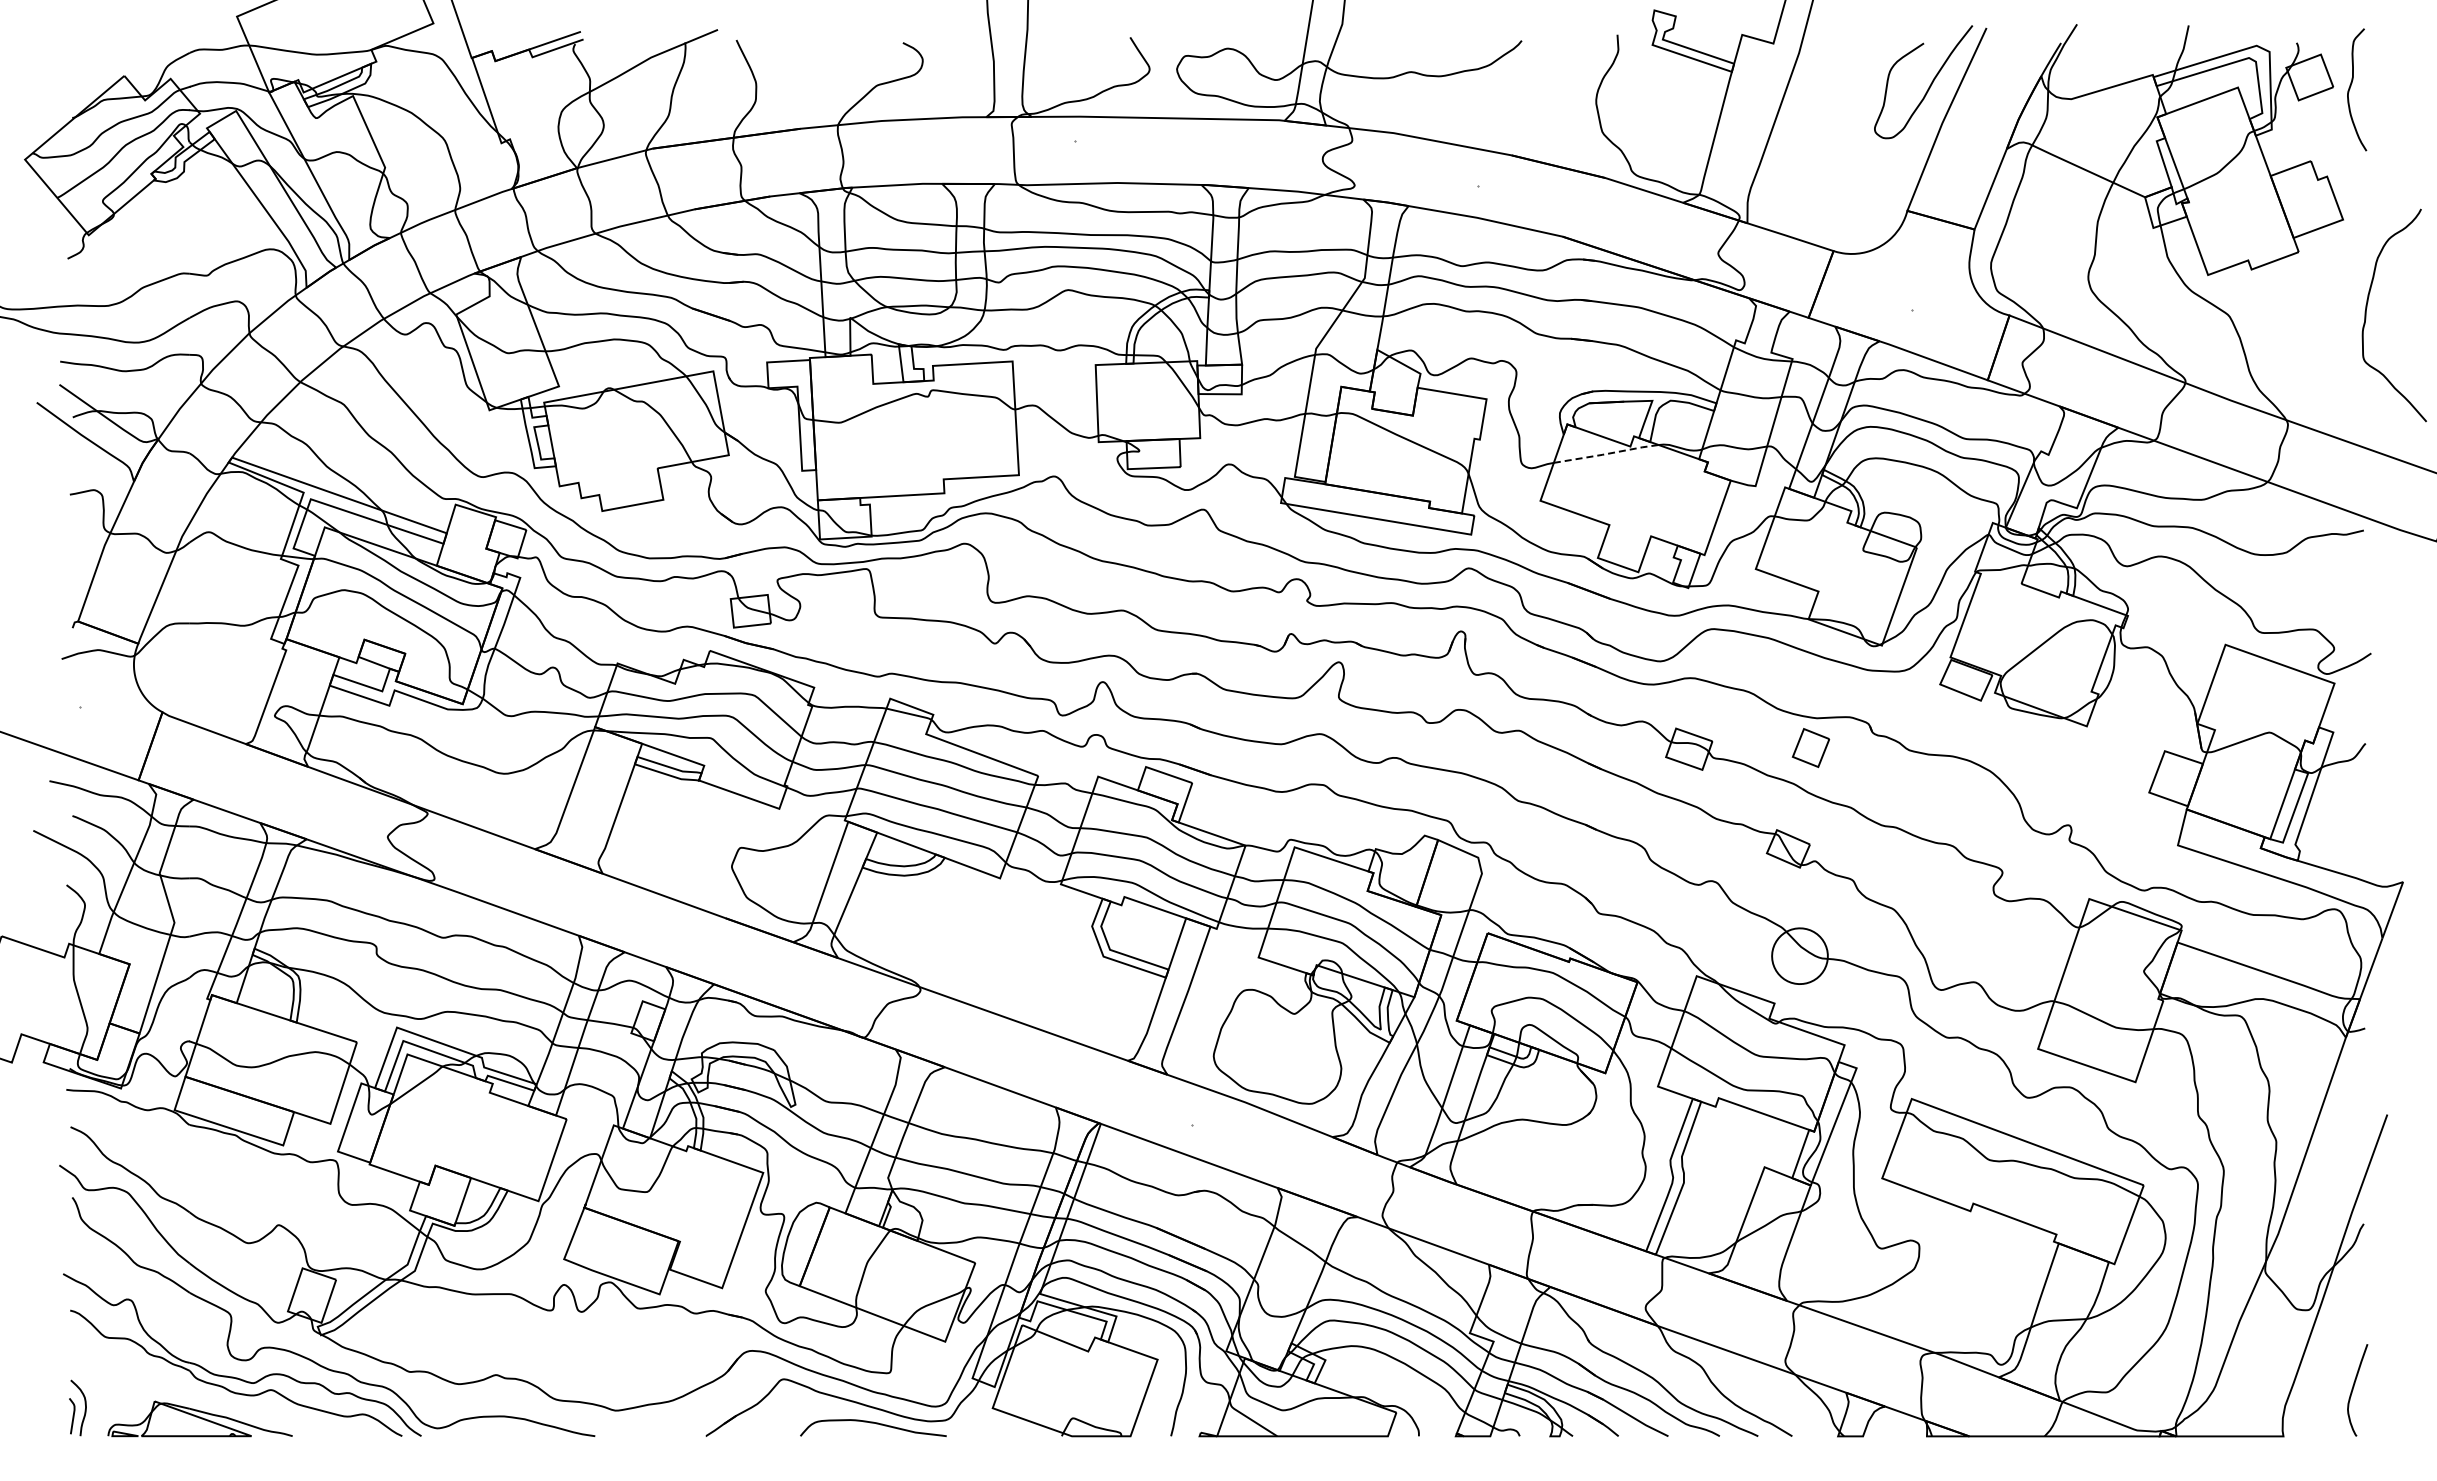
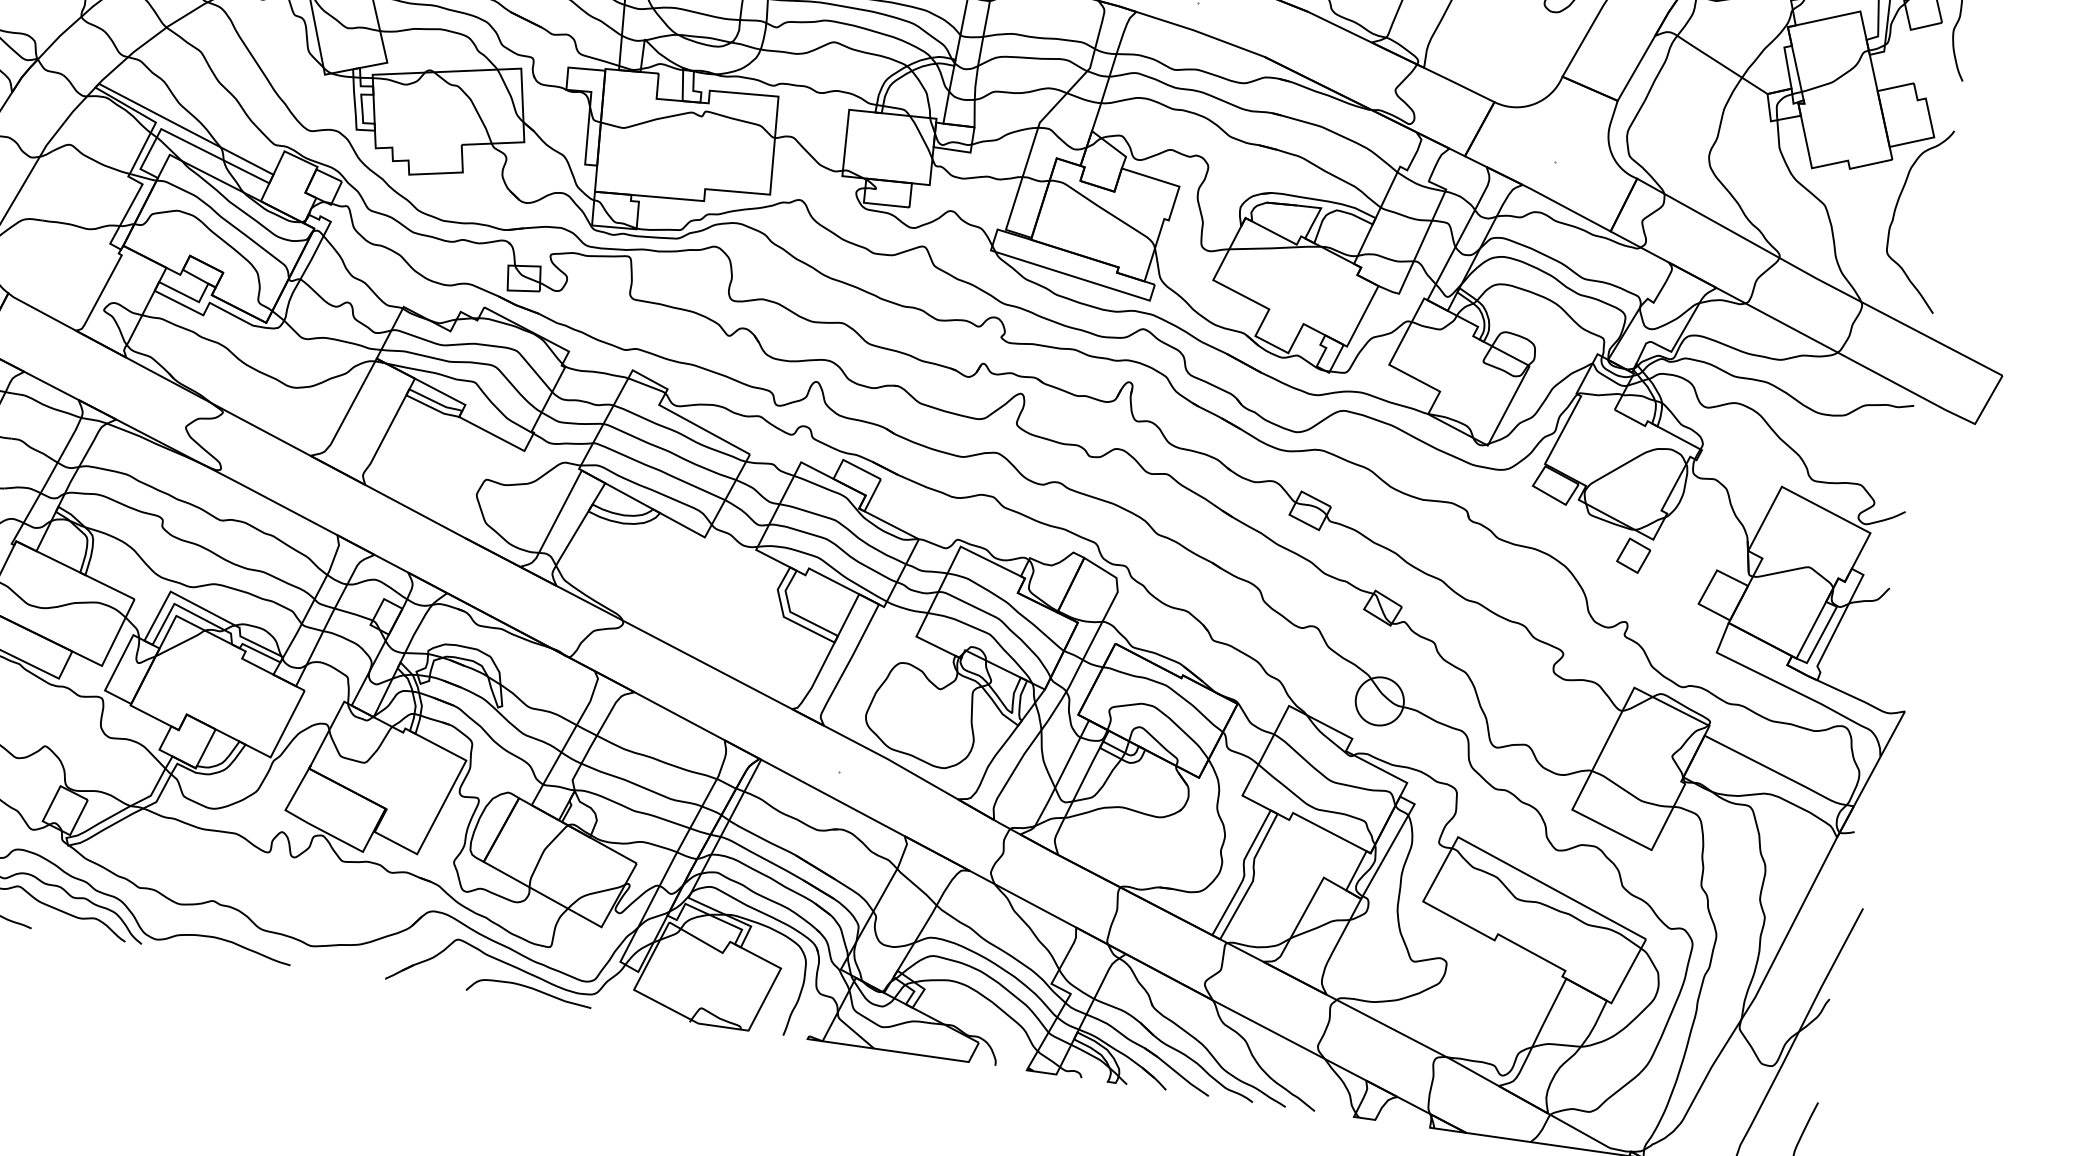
curve: (2367, 308) -> (1896, 209), moved
line: (1606, 453) -> (1275, 247), dashed -> solid
part: (1810, 748) -> (1633, 556), moved

